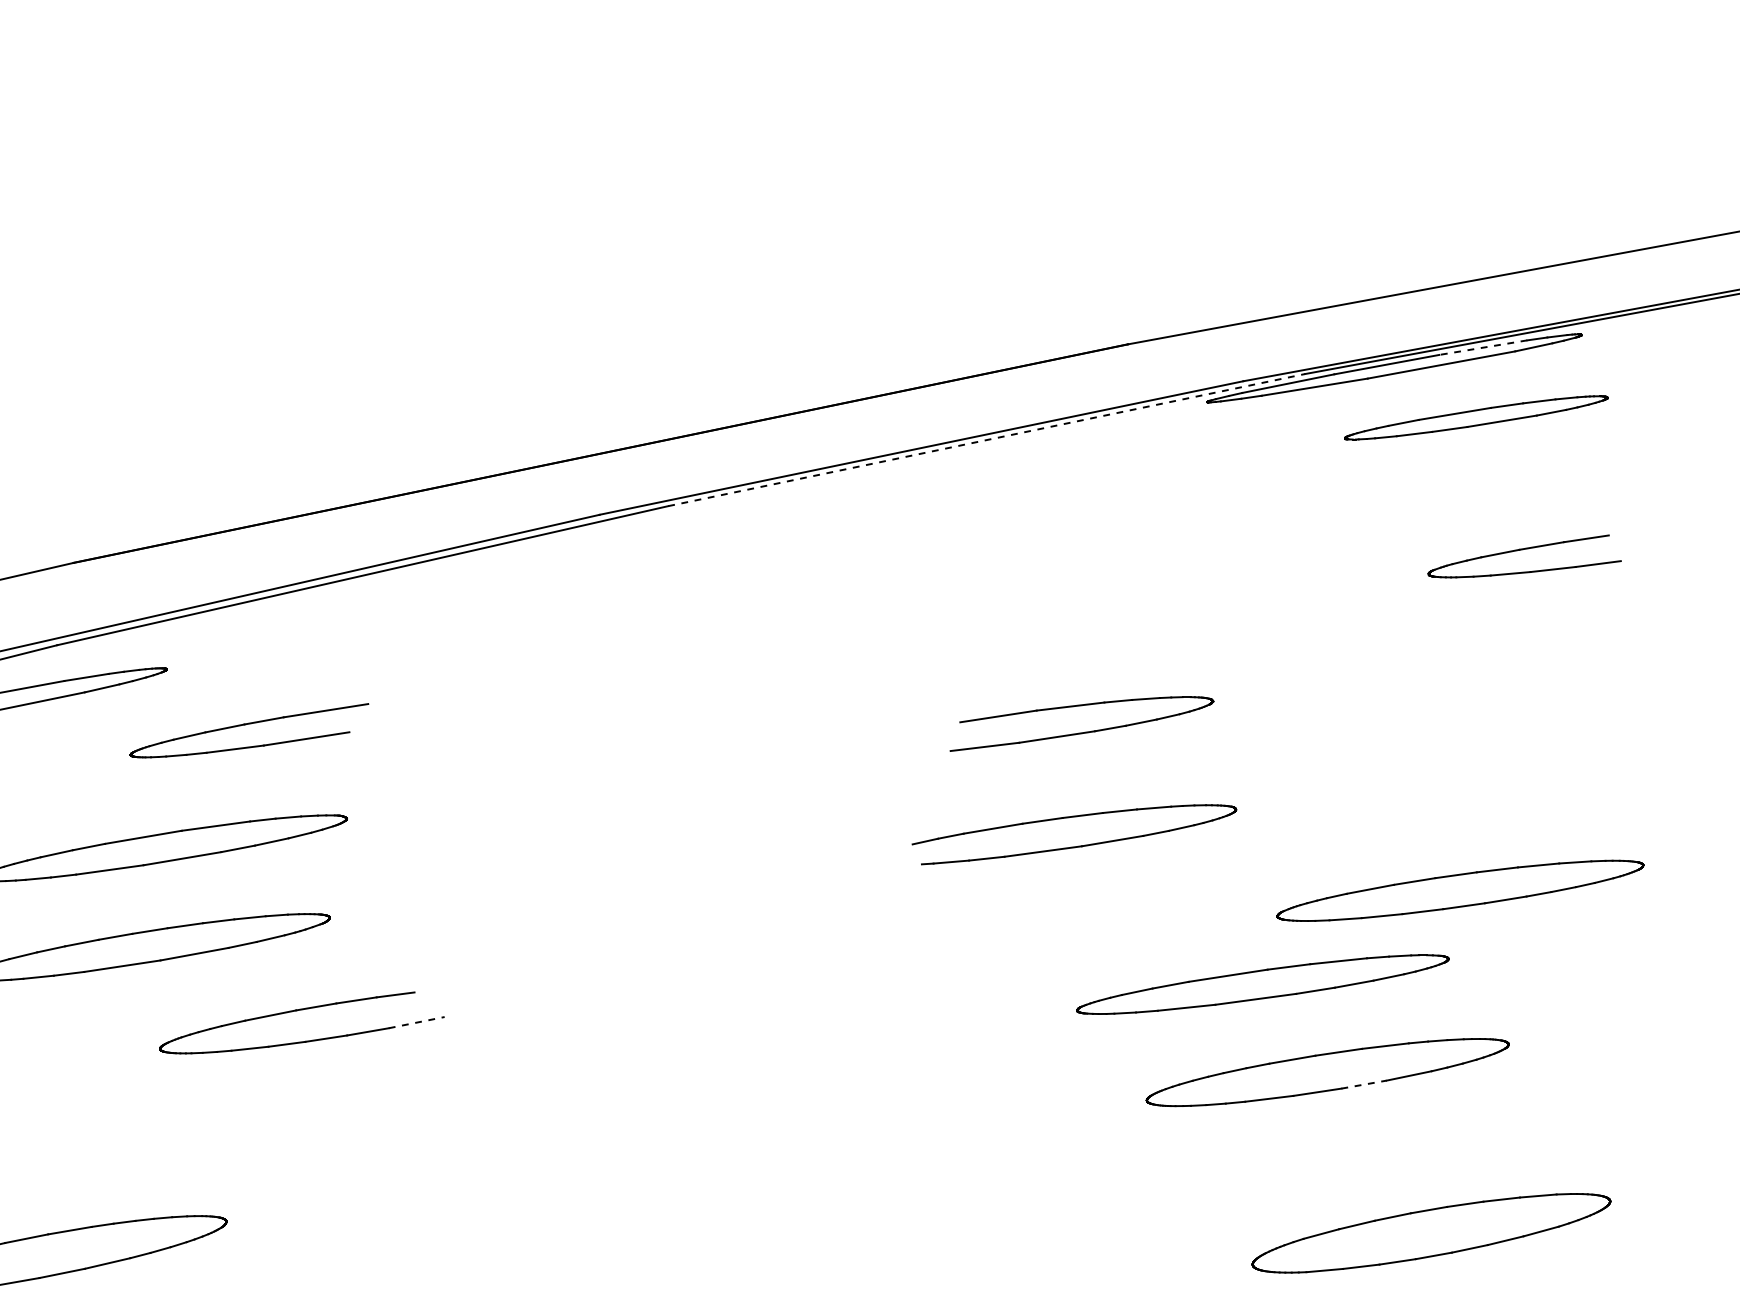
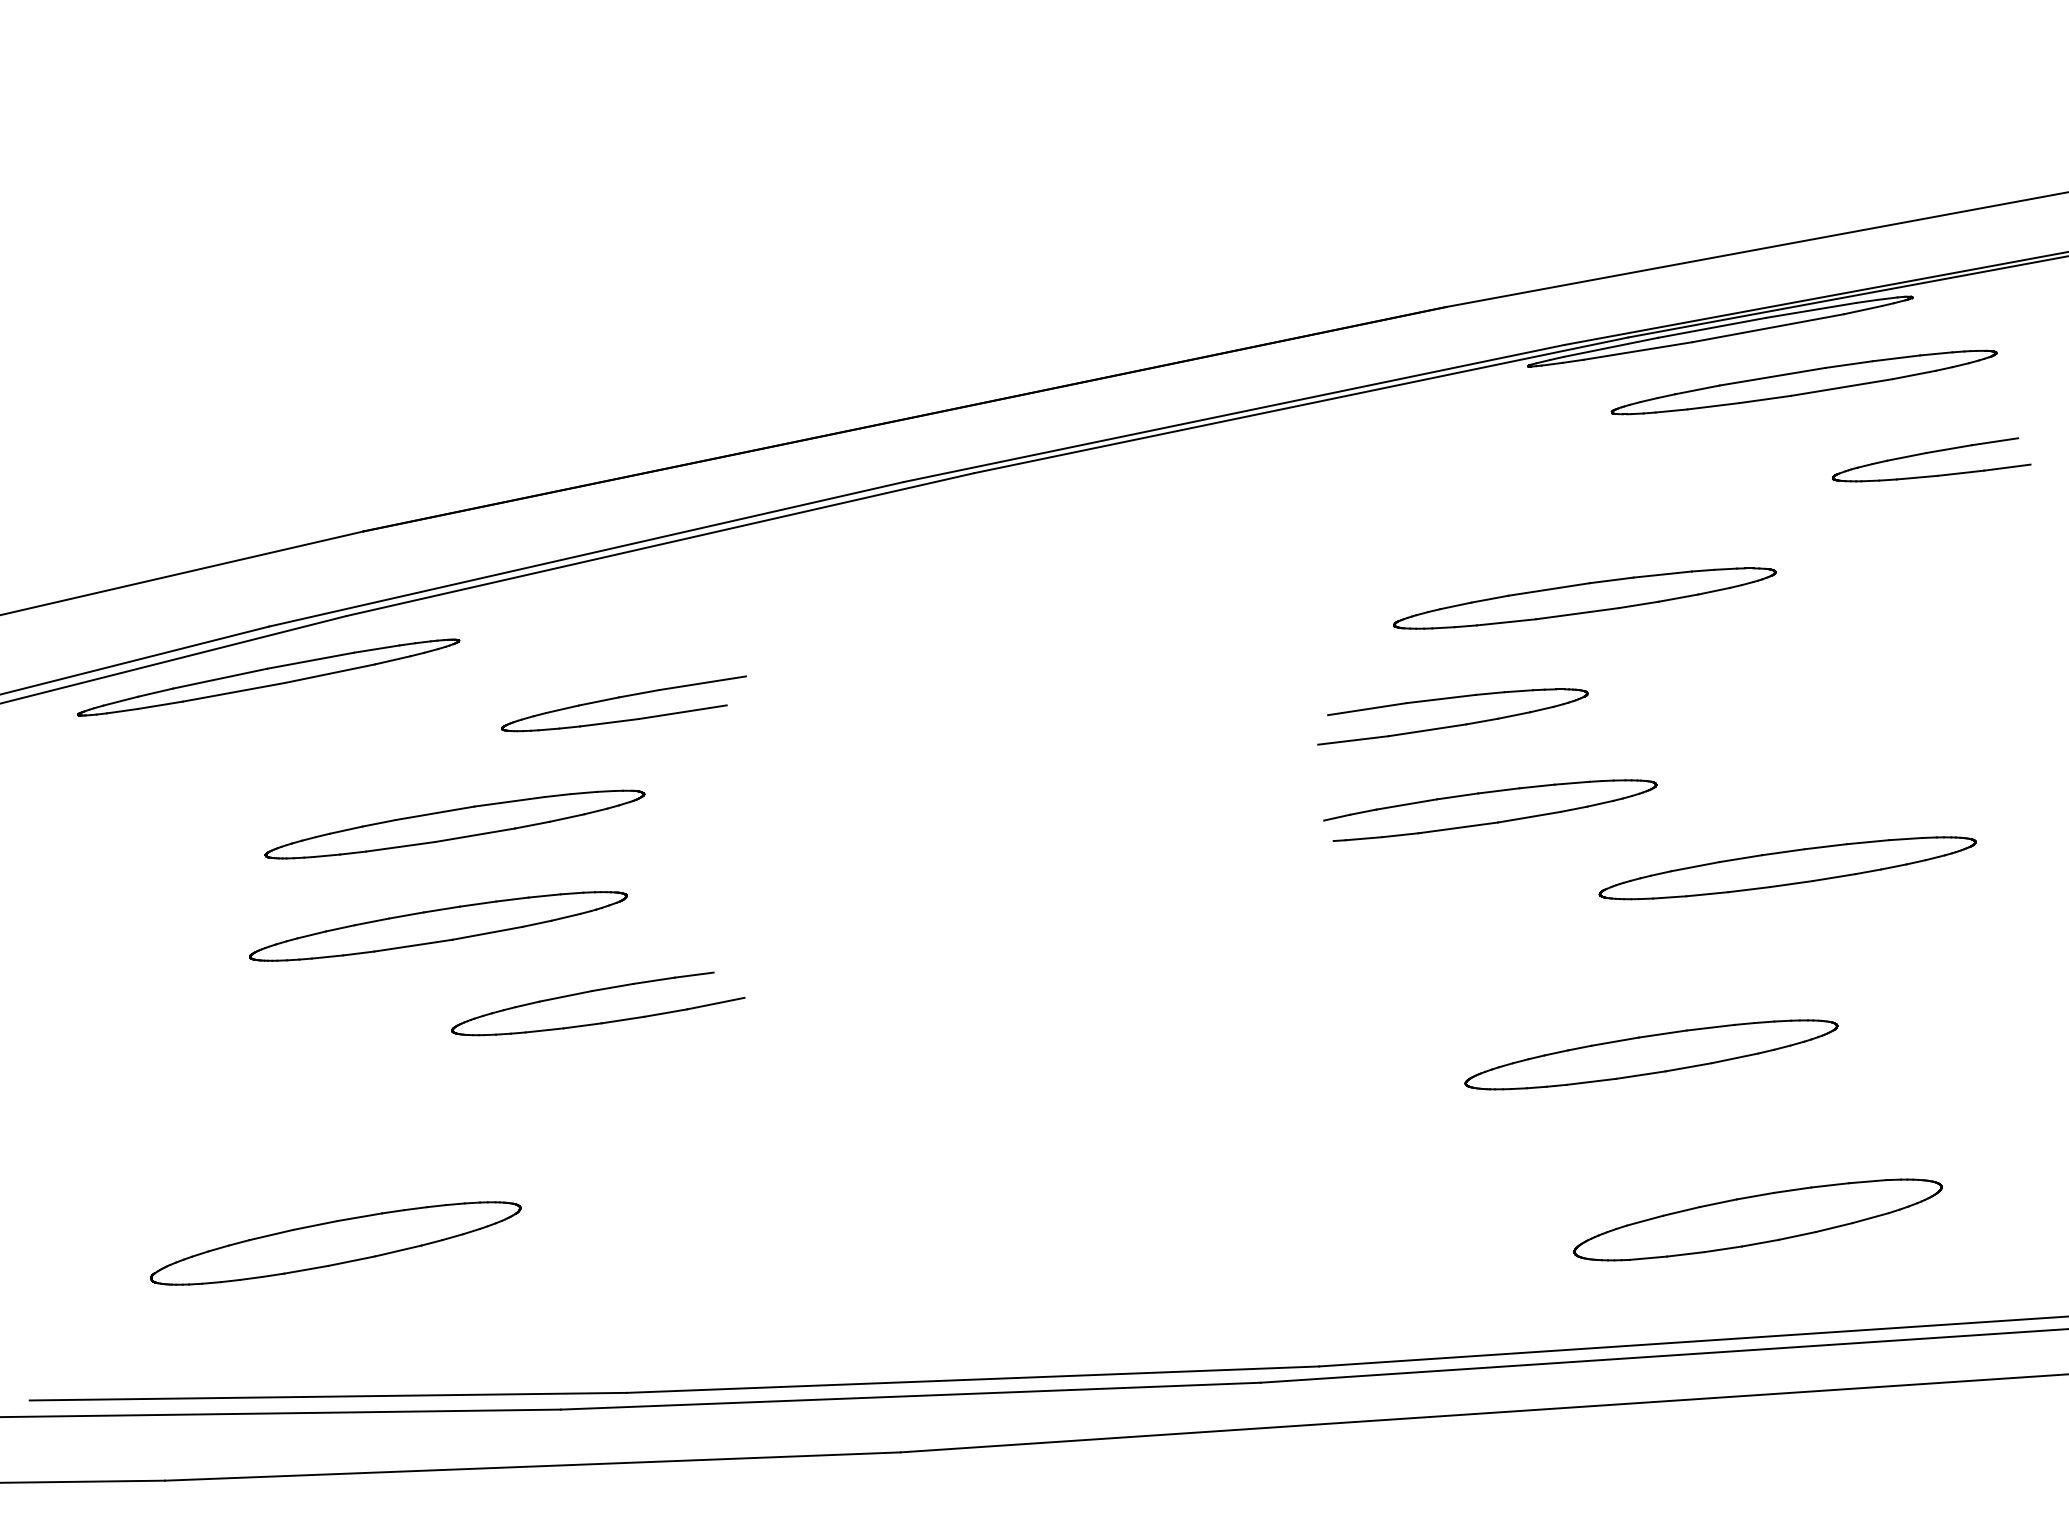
line: (1483, 347) -> (1811, 310), dashed -> solid
part: (1475, 417) -> (1803, 382), size x1.43
line: (986, 440) -> (1301, 405), dashed -> solid
part: (1523, 550) -> (1930, 453), moved
part: (248, 730) -> (623, 703), moved
part: (1081, 732) -> (1452, 725), moved
part: (1074, 846) -> (1490, 822), moved
part: (1262, 984) -> (1584, 598), moved
line: (417, 1022) -> (716, 1003), dashed -> solid
line: (1363, 1084) -> (1688, 1067), dashed -> solid

